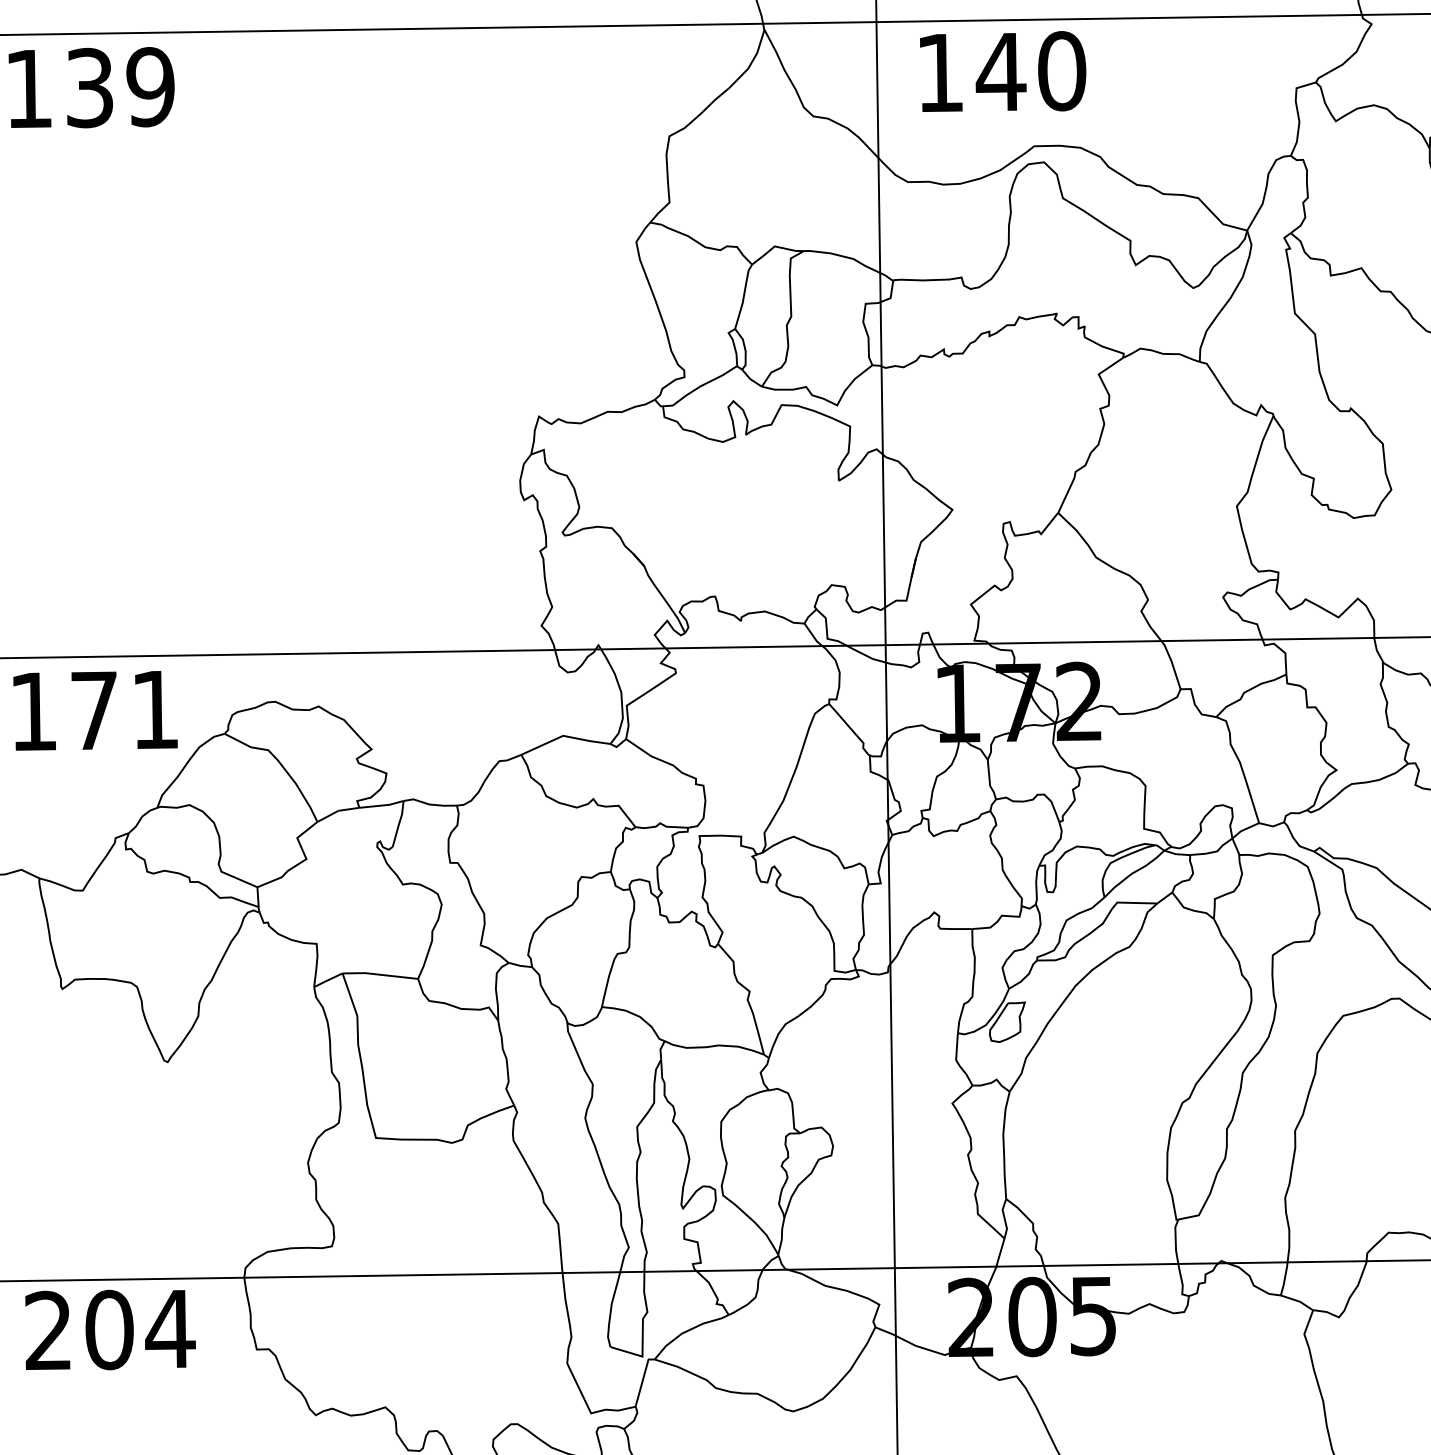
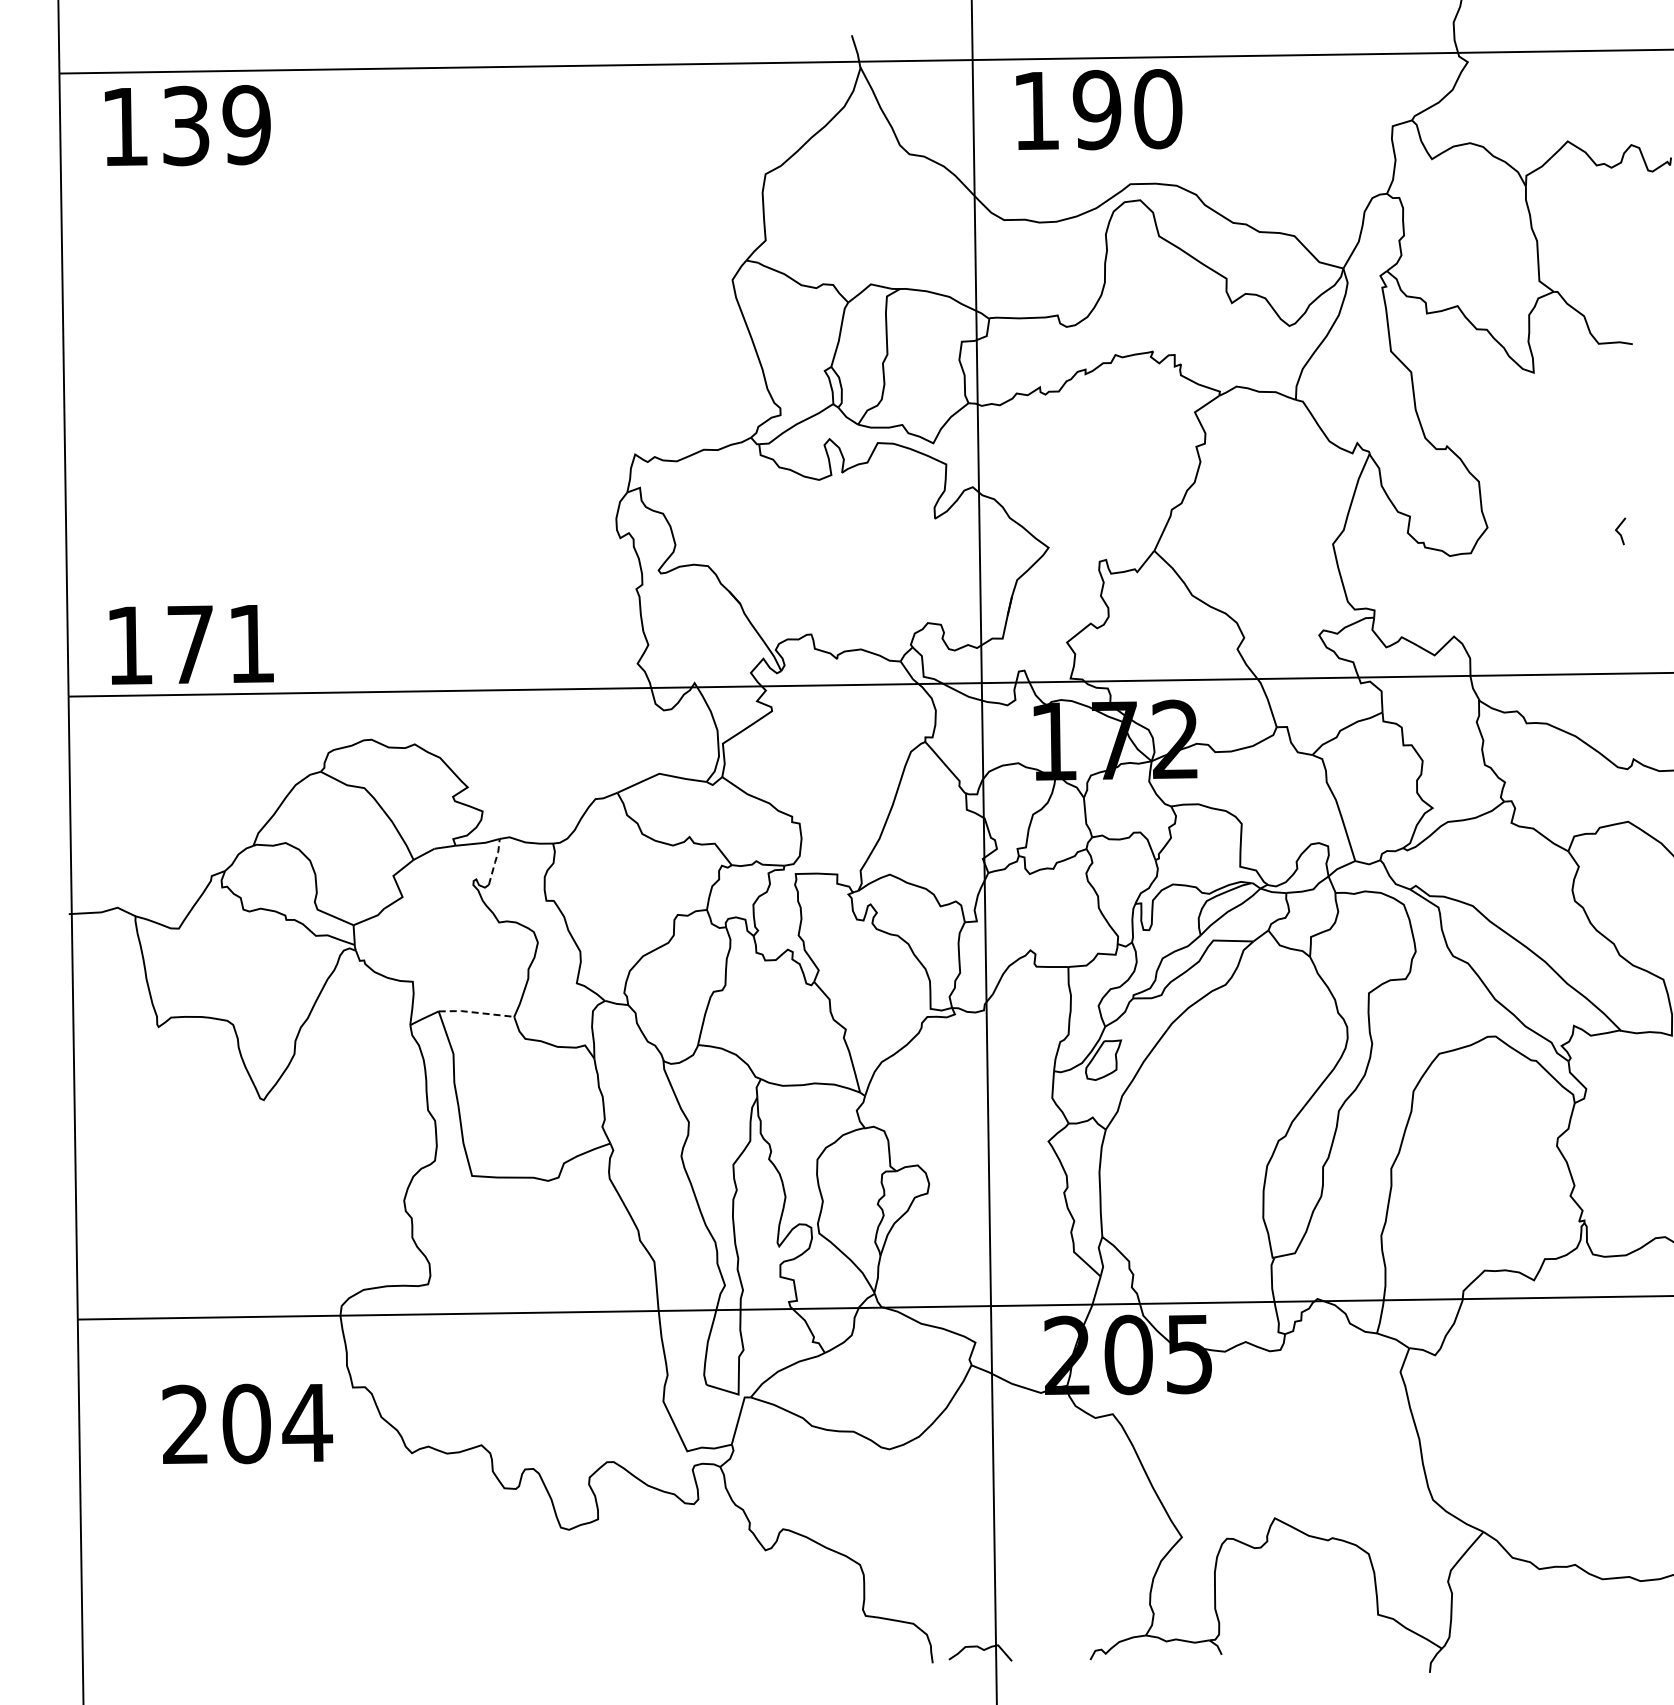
text: (1000, 71) -> (1096, 109), 140 -> 190
text: (95, 710) -> (191, 644), moved
line: (399, 823) -> (495, 861), solid -> dashed
line: (380, 974) -> (476, 1012), solid -> dashed
text: (110, 1329) -> (247, 1423), moved

